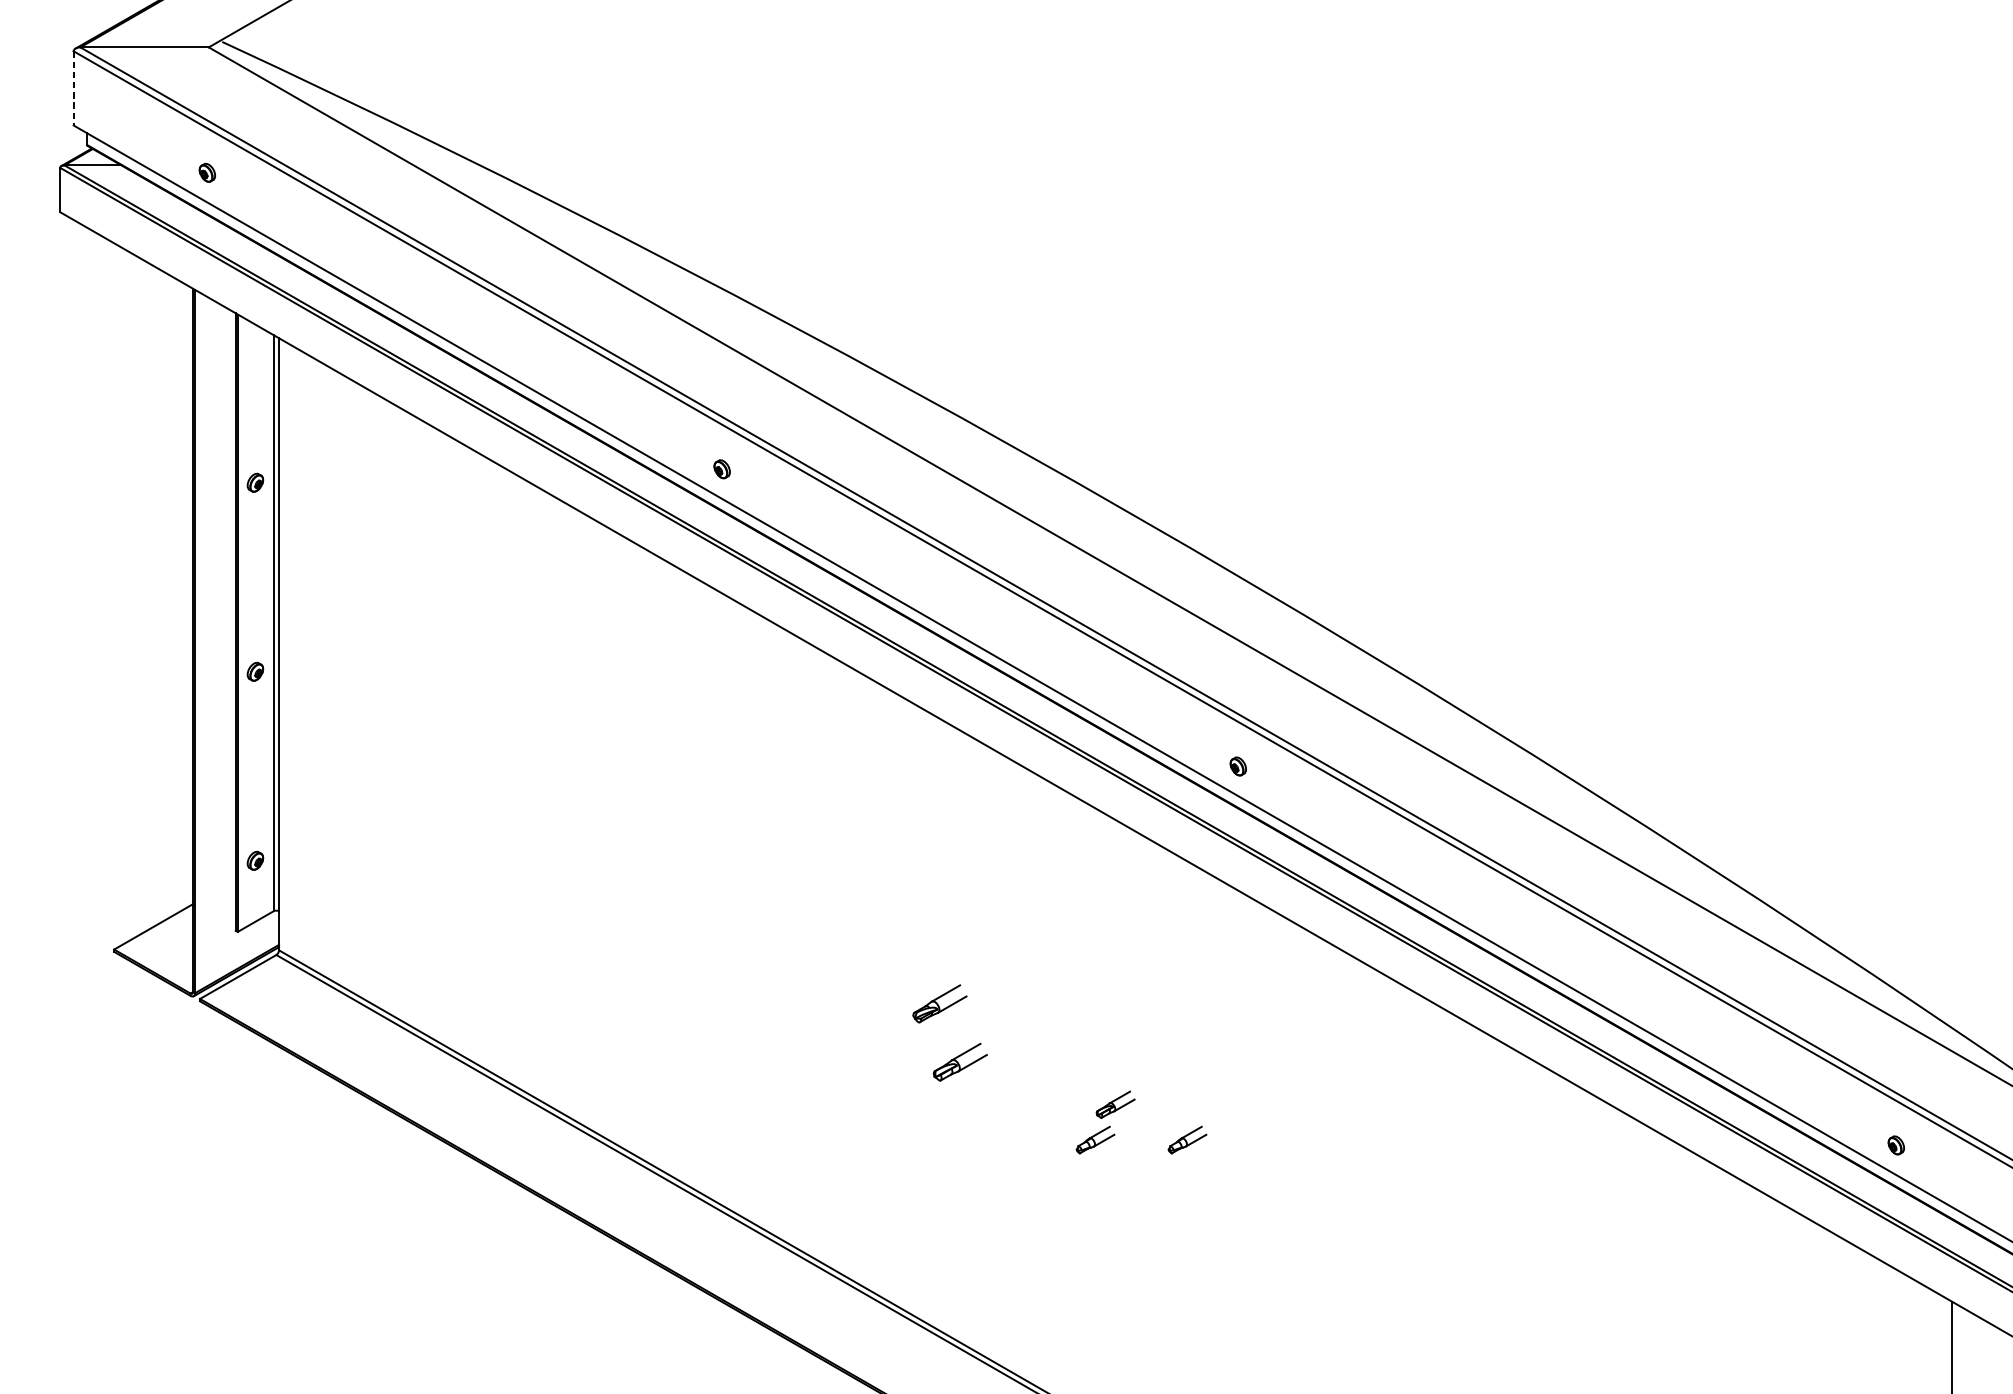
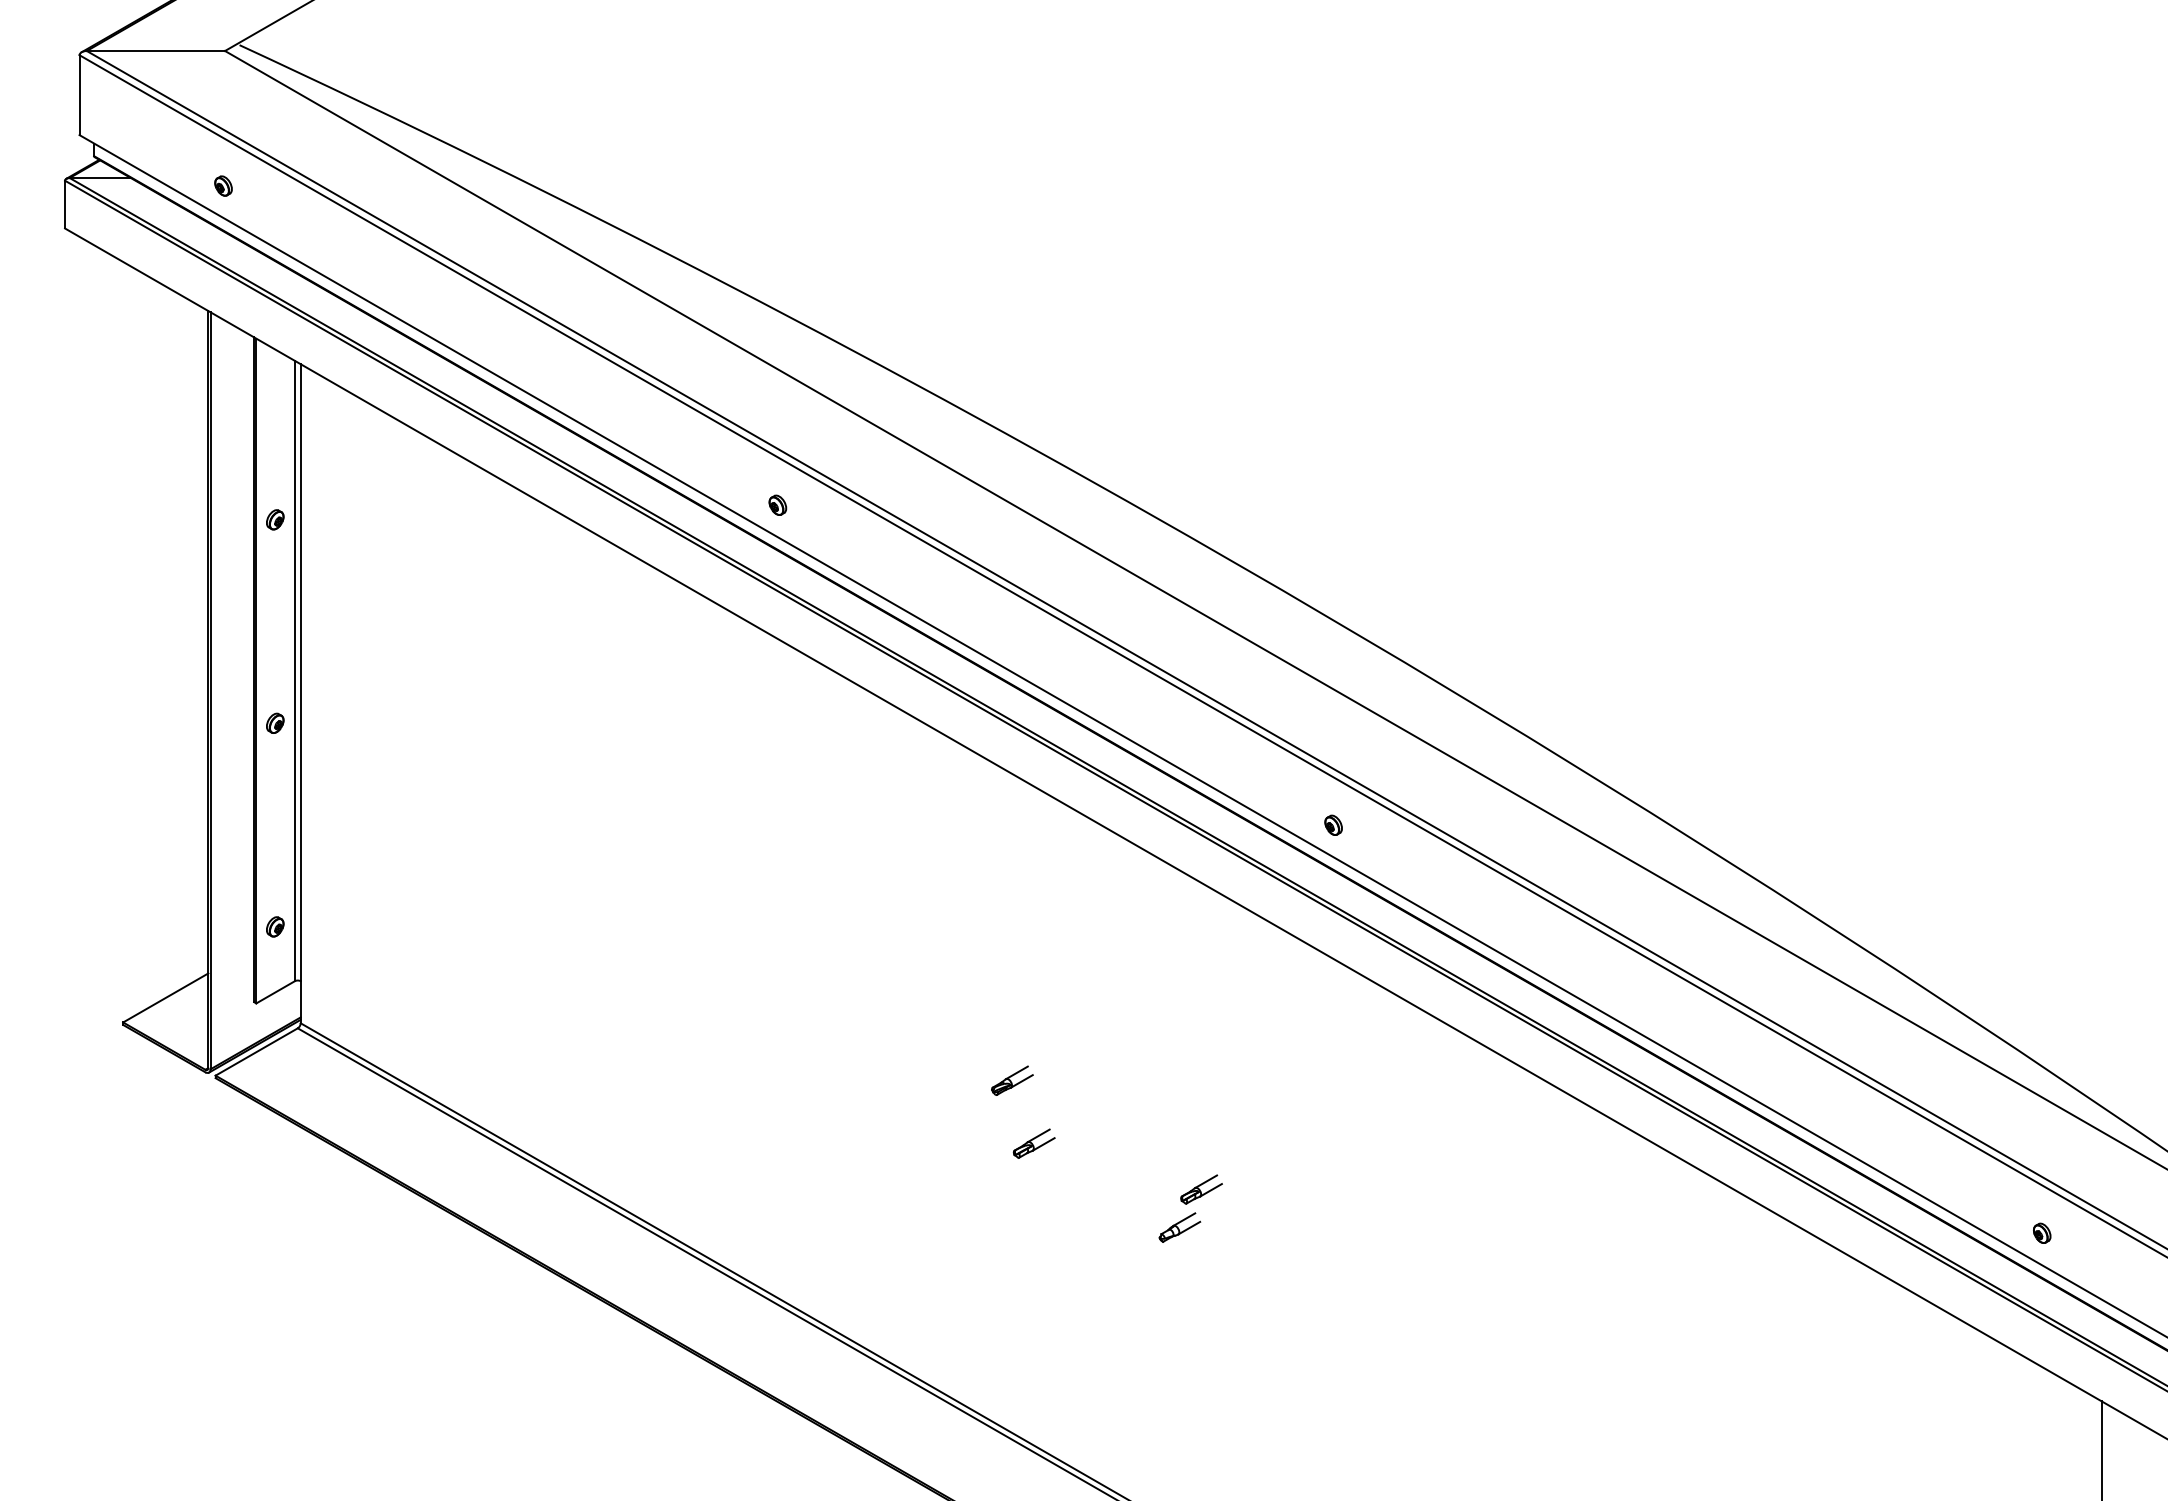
line: (73, 88) -> (79, 95), dashed -> solid
part: (940, 1003) -> (1012, 1080), size x0.71
part: (959, 1061) -> (1033, 1143), size x0.71
part: (1187, 1139) -> (1278, 1227), removed

